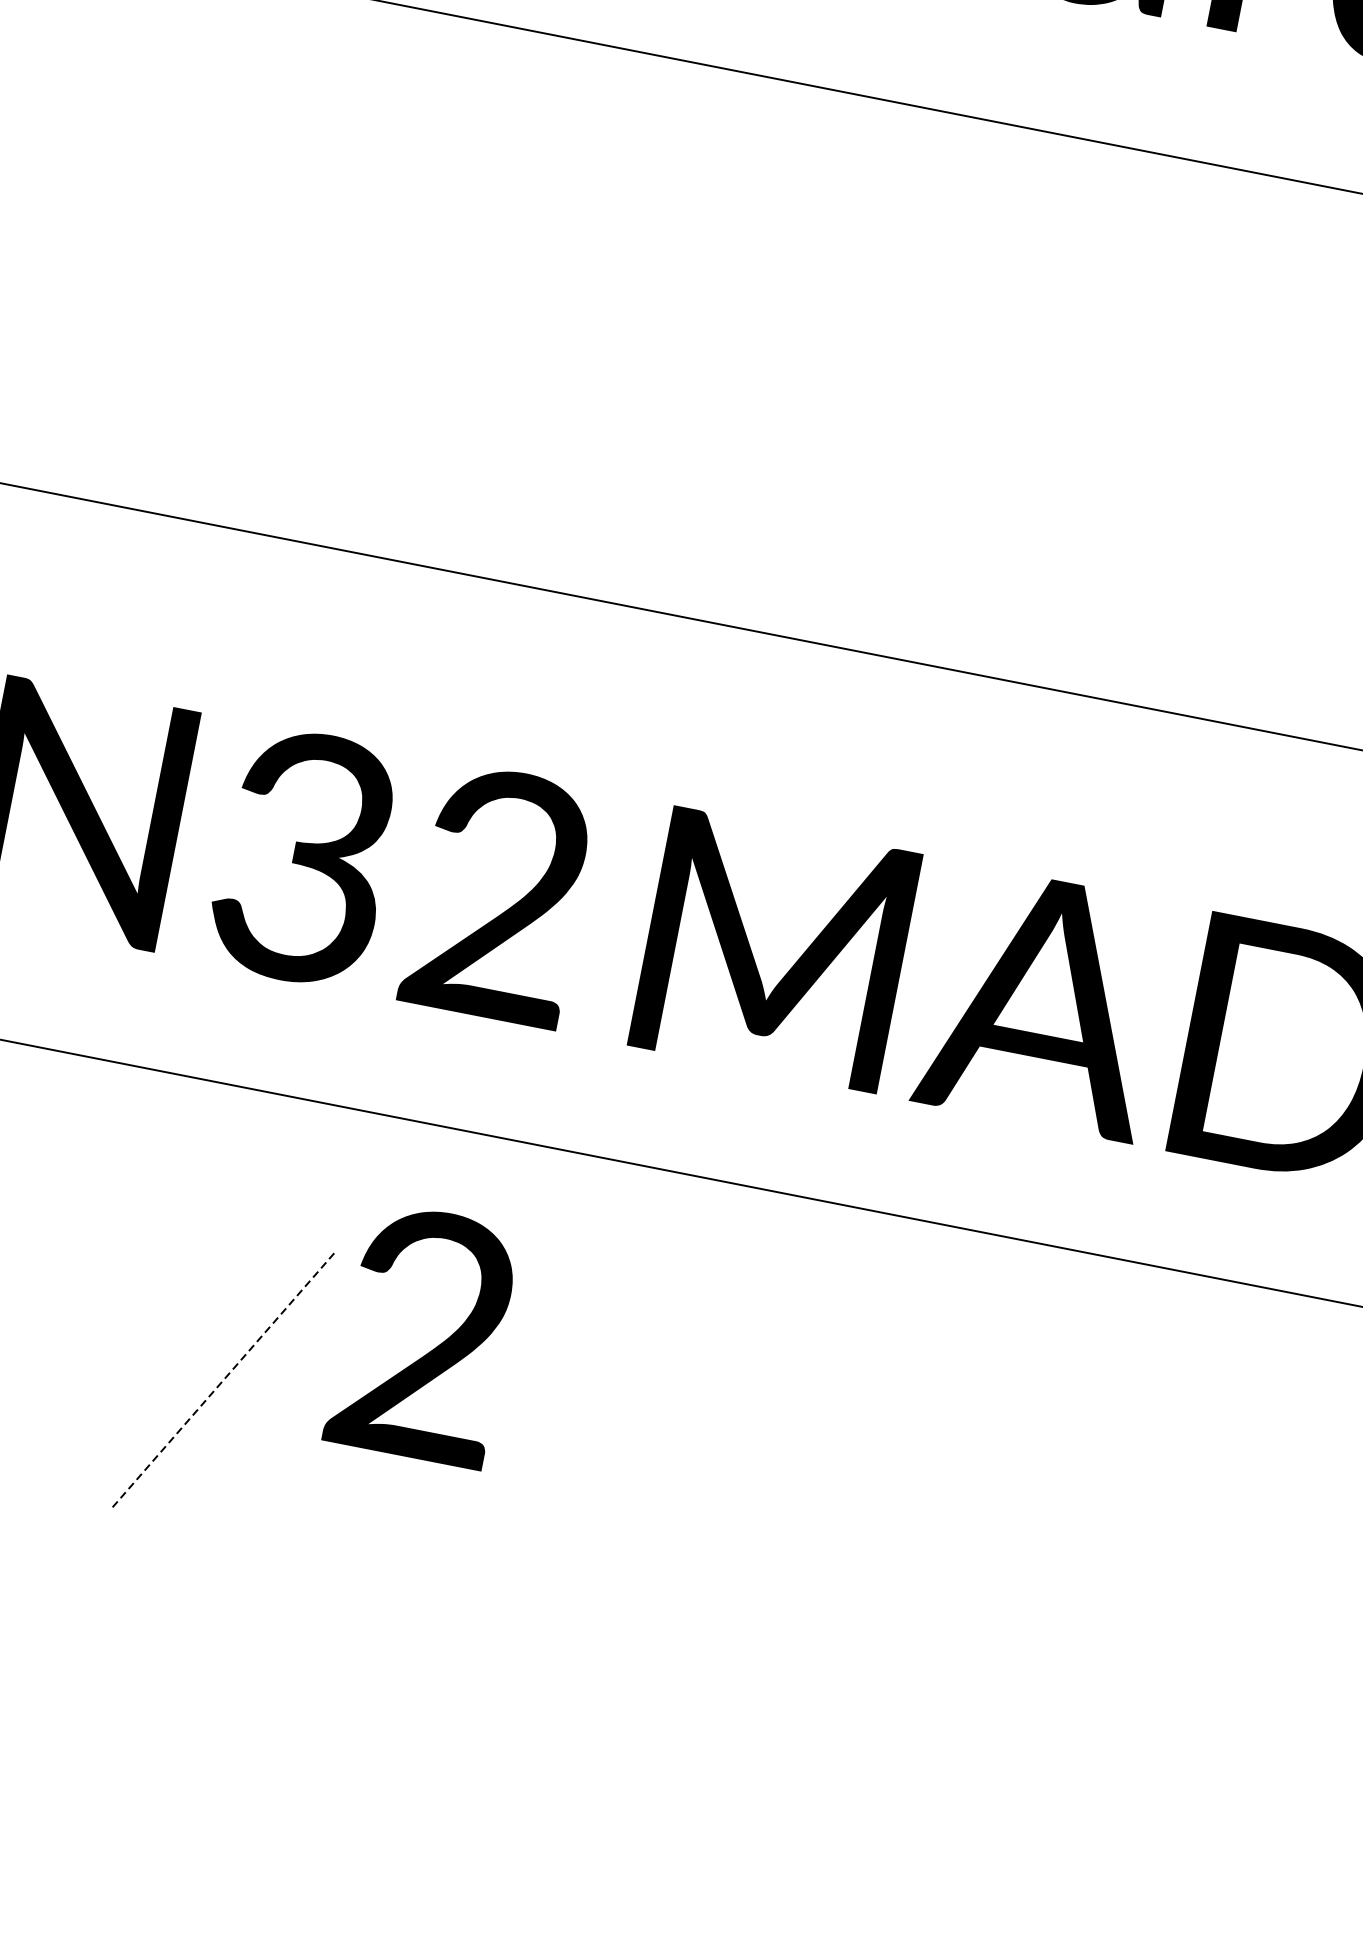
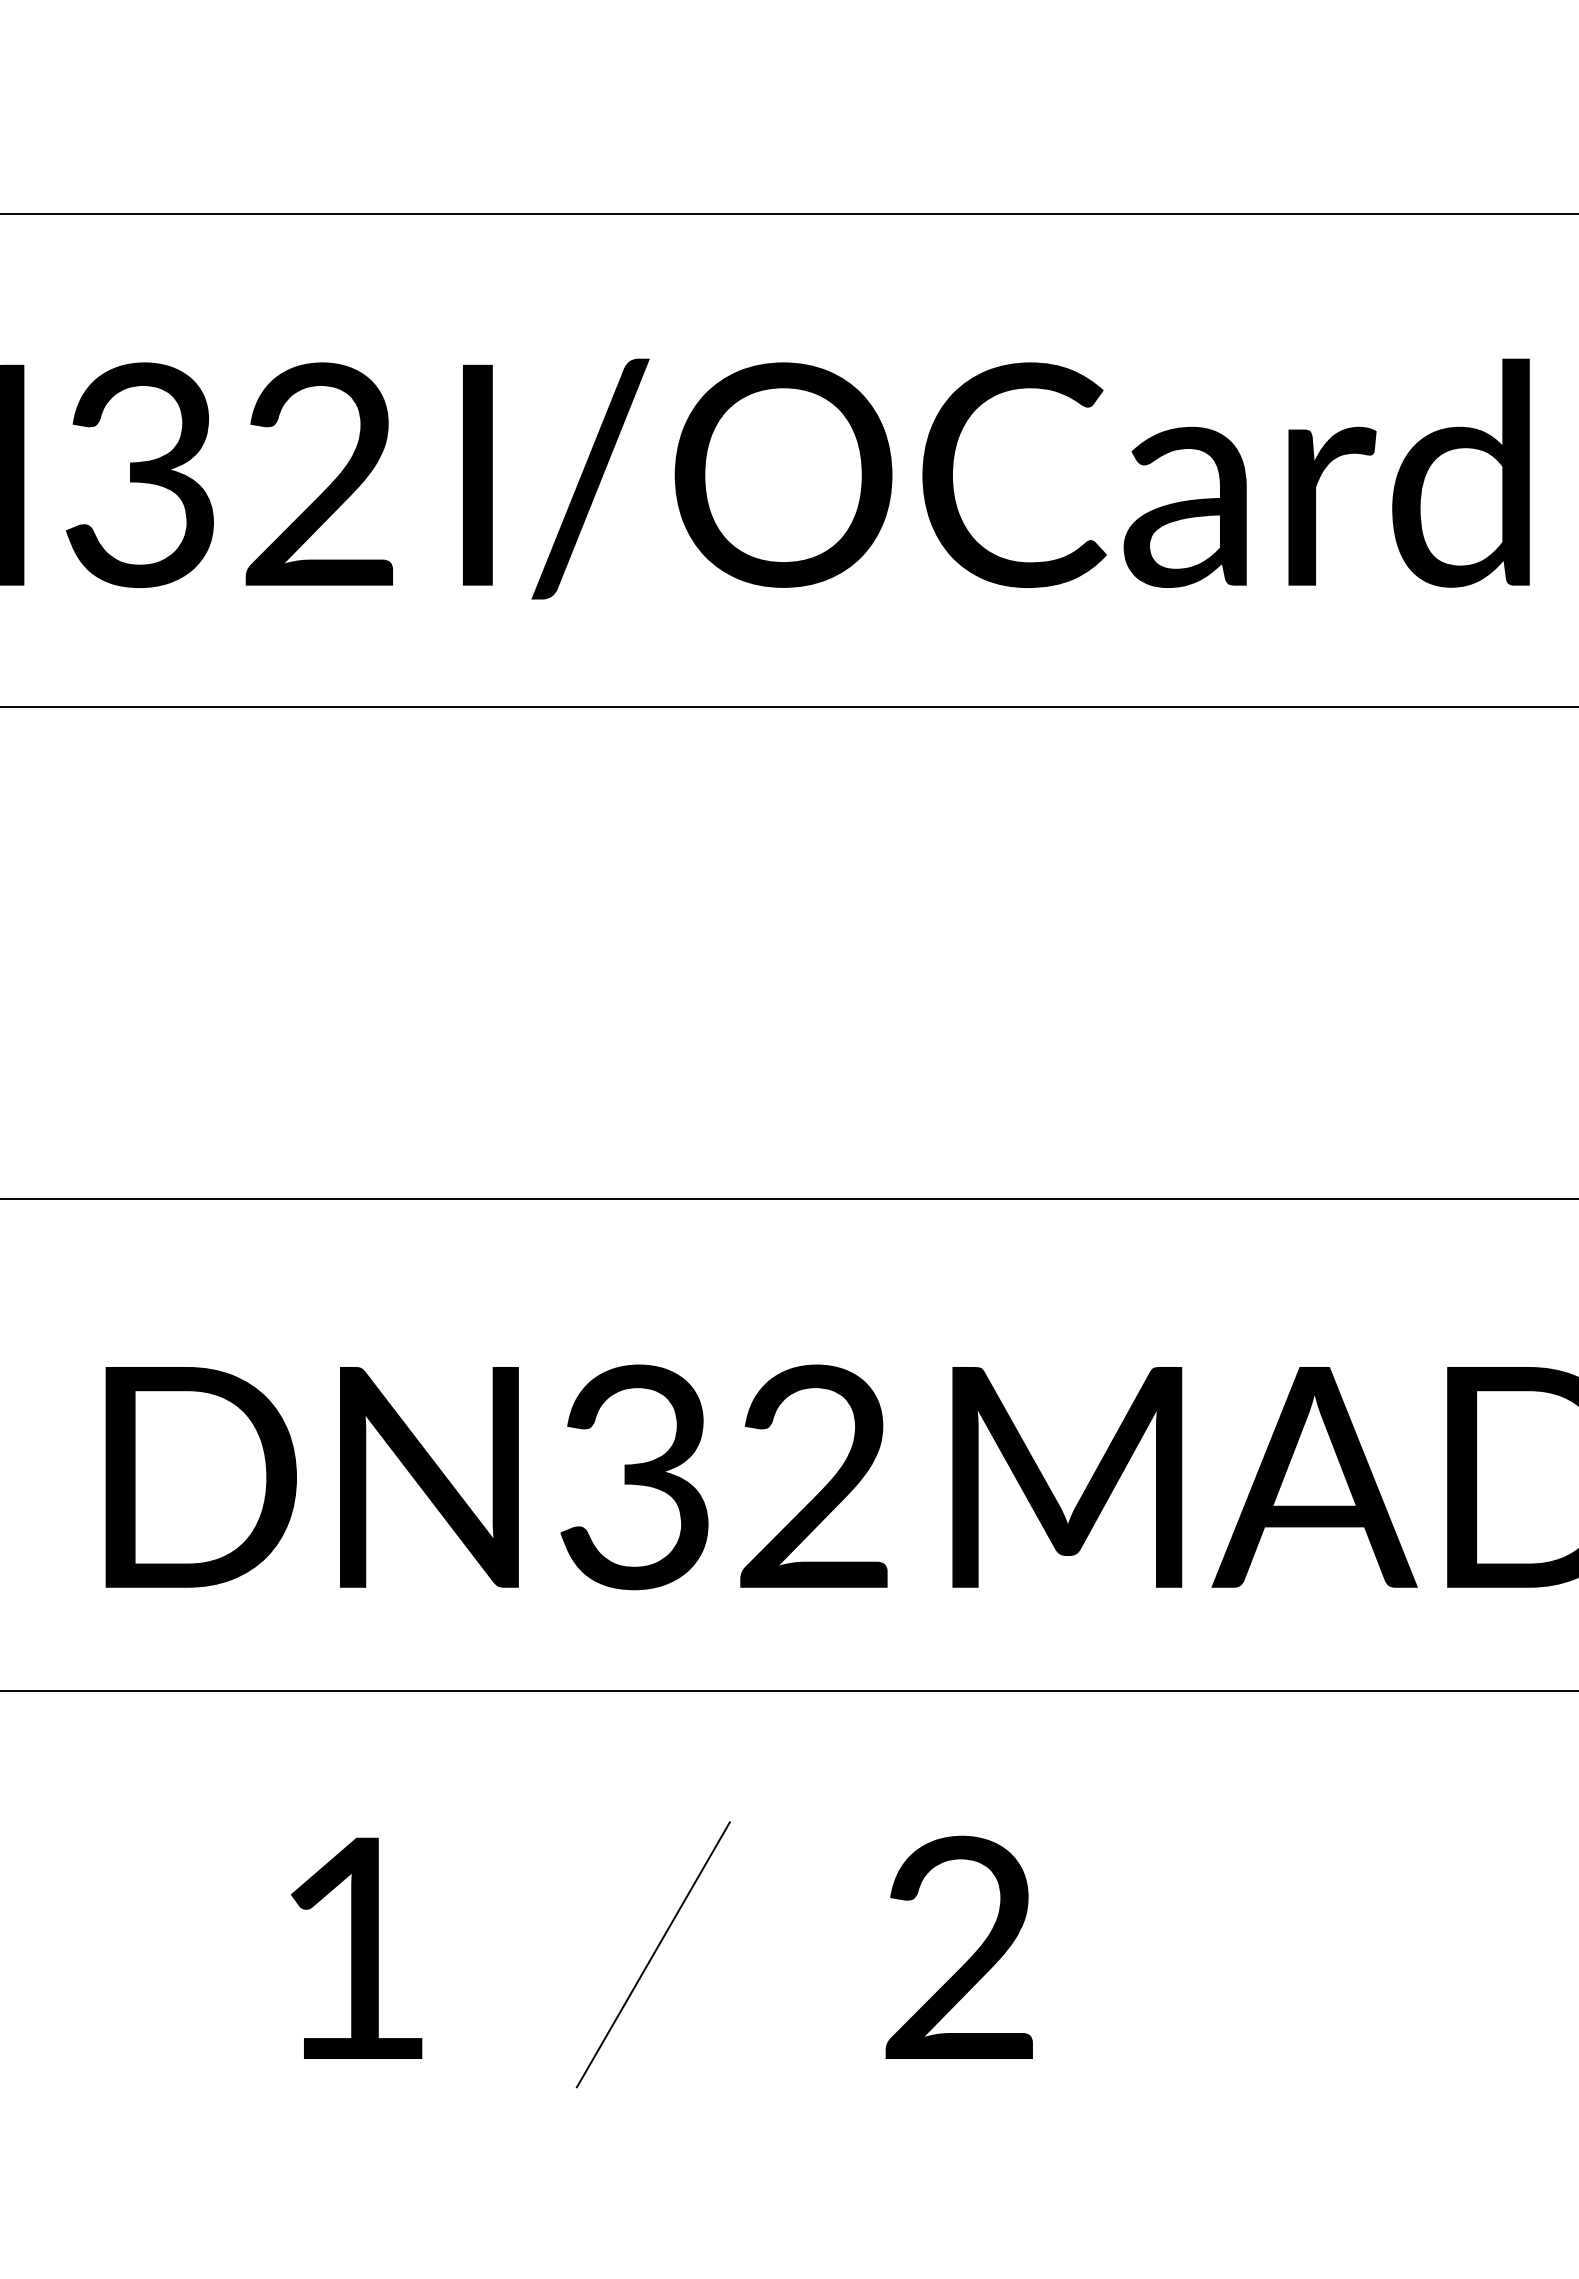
text: (424, 1333) -> (958, 1946), moved
line: (222, 1380) -> (653, 1954), dashed -> solid

